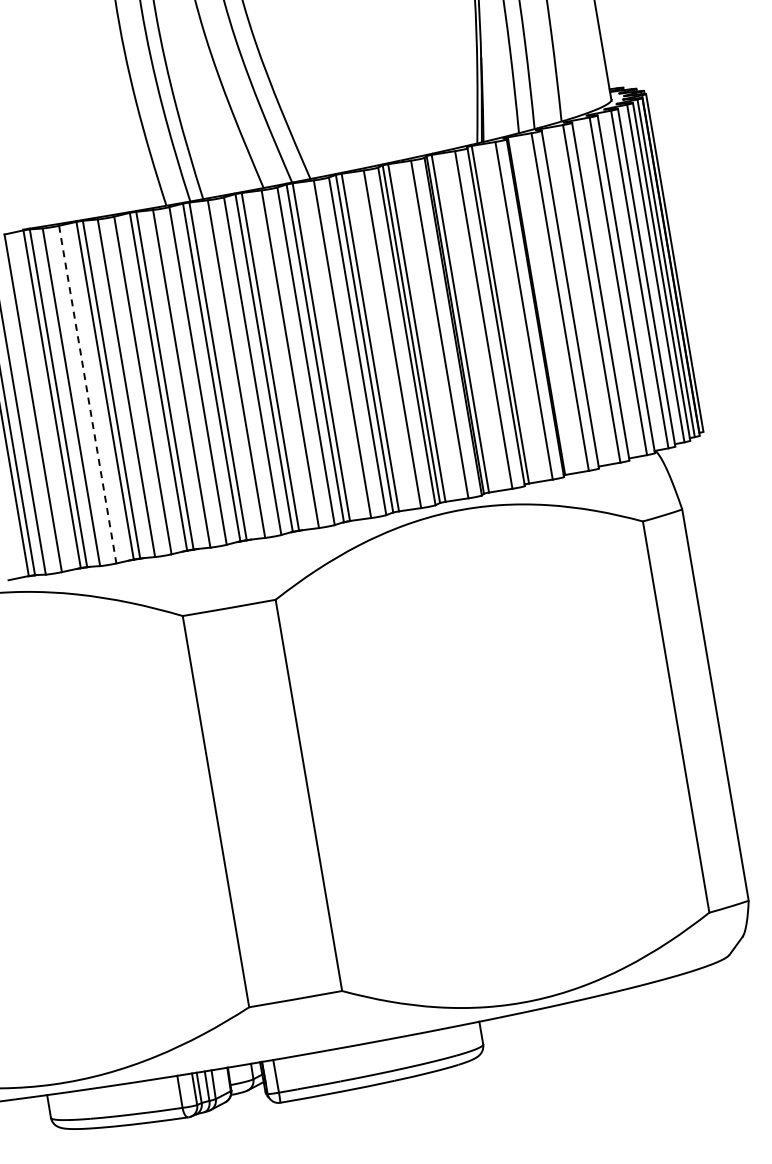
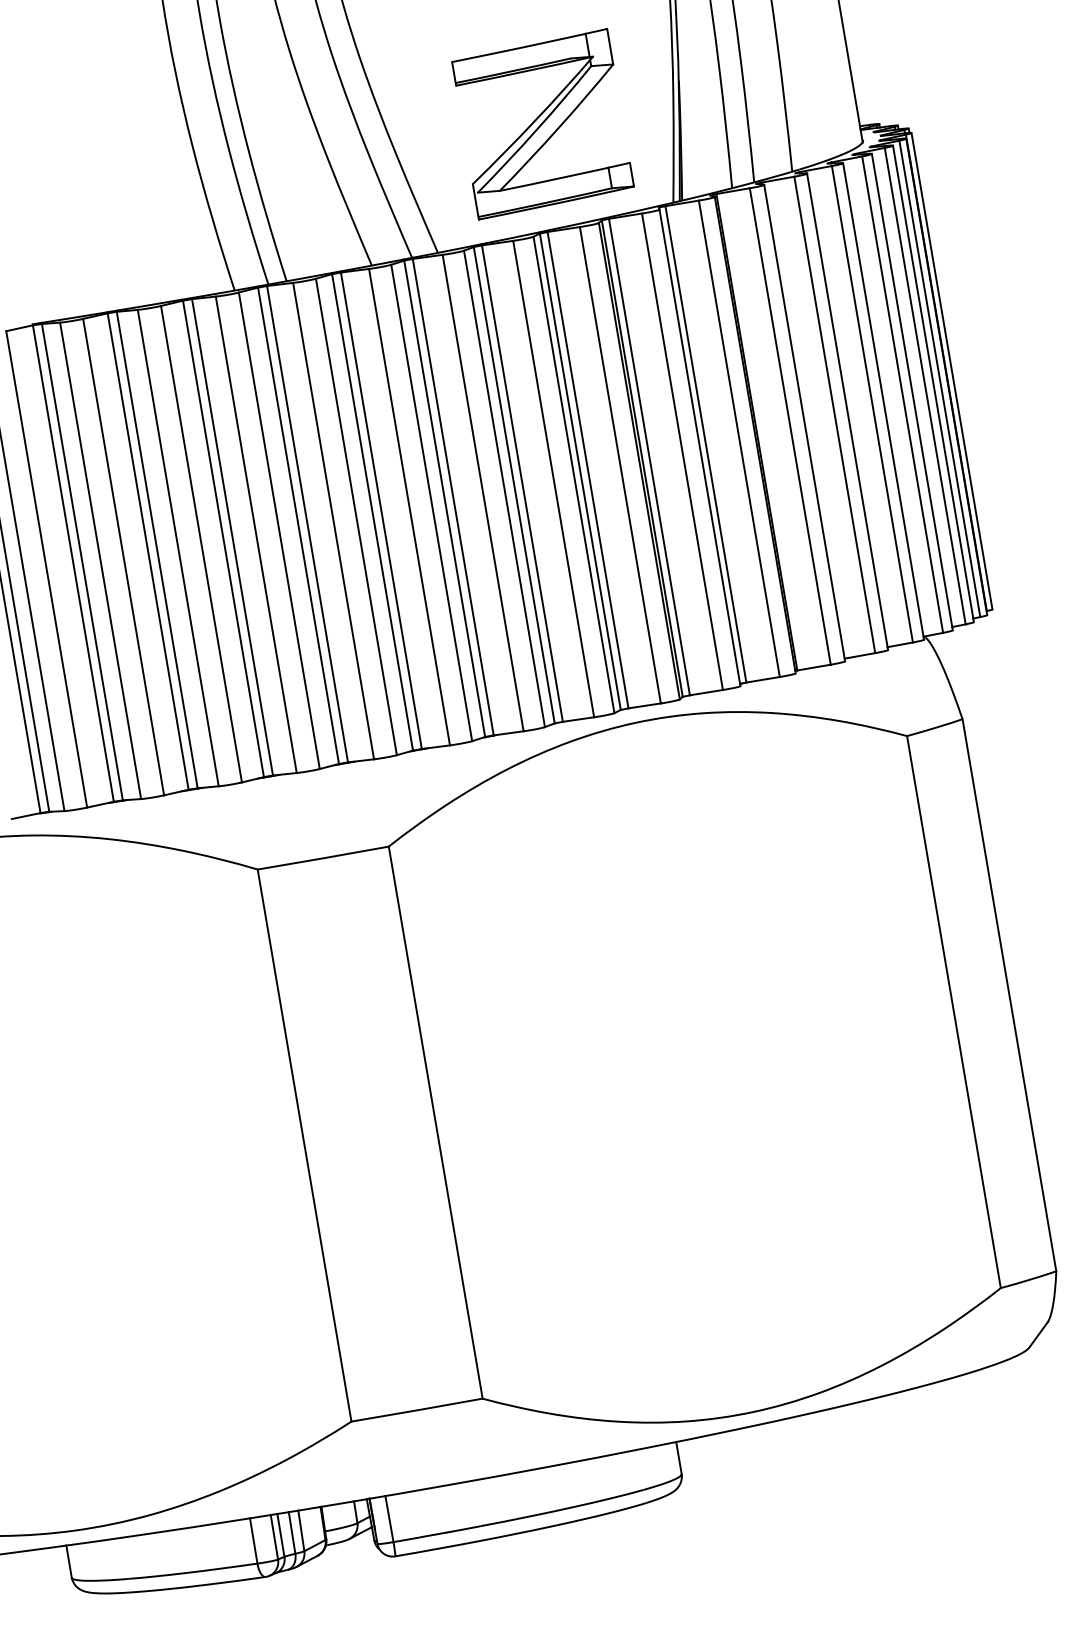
part: (384, 87) -> (542, 123), added
line: (87, 395) -> (123, 558), dashed -> solid

